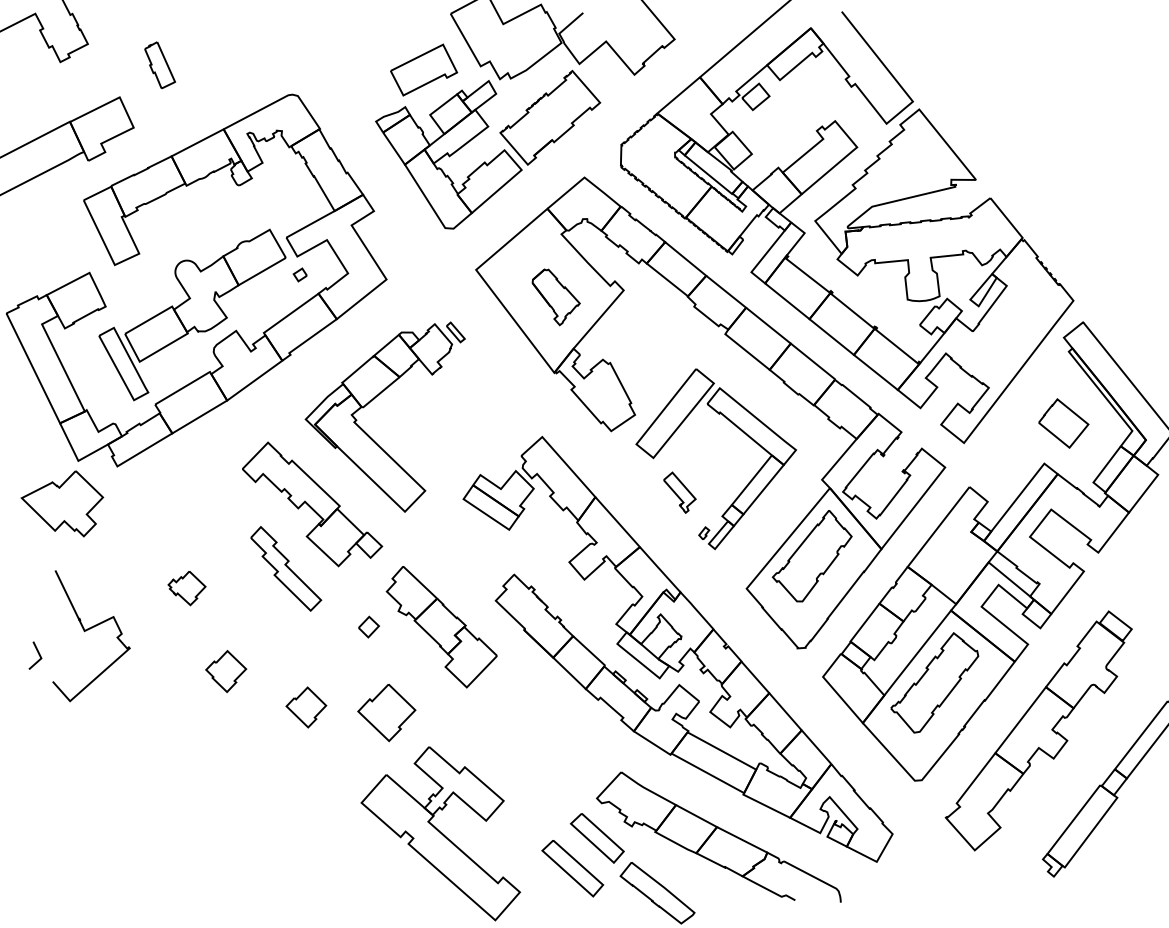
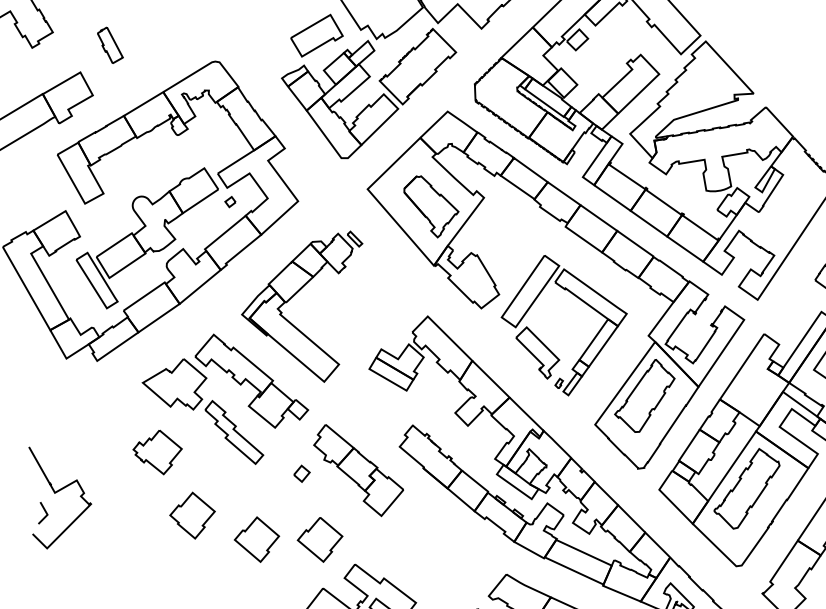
part: (555, 297) -> (431, 206), size x1.43
part: (679, 492) -> (537, 352), size x1.67
part: (62, 503) -> (175, 385), moved
part: (186, 588) -> (157, 452), size x1.67
curve: (88, 630) -> (57, 492), moved
part: (225, 671) -> (192, 515), size x1.43
part: (306, 707) -> (257, 539), size x1.43

